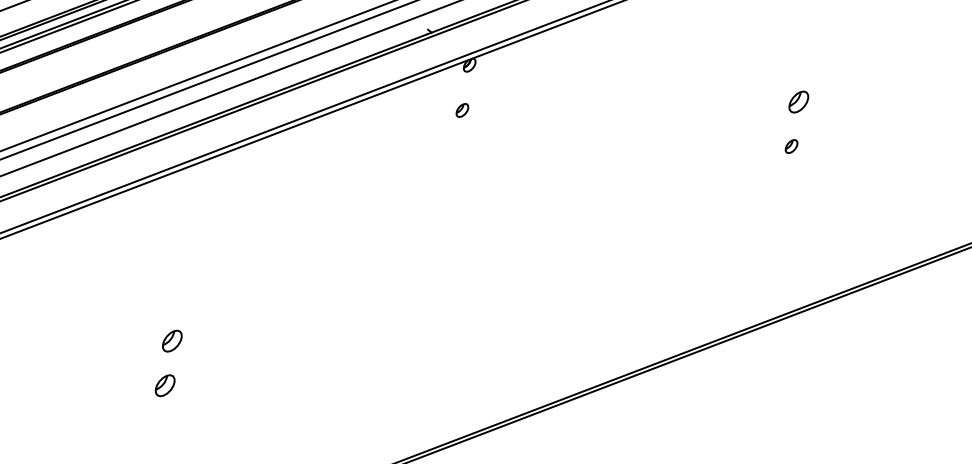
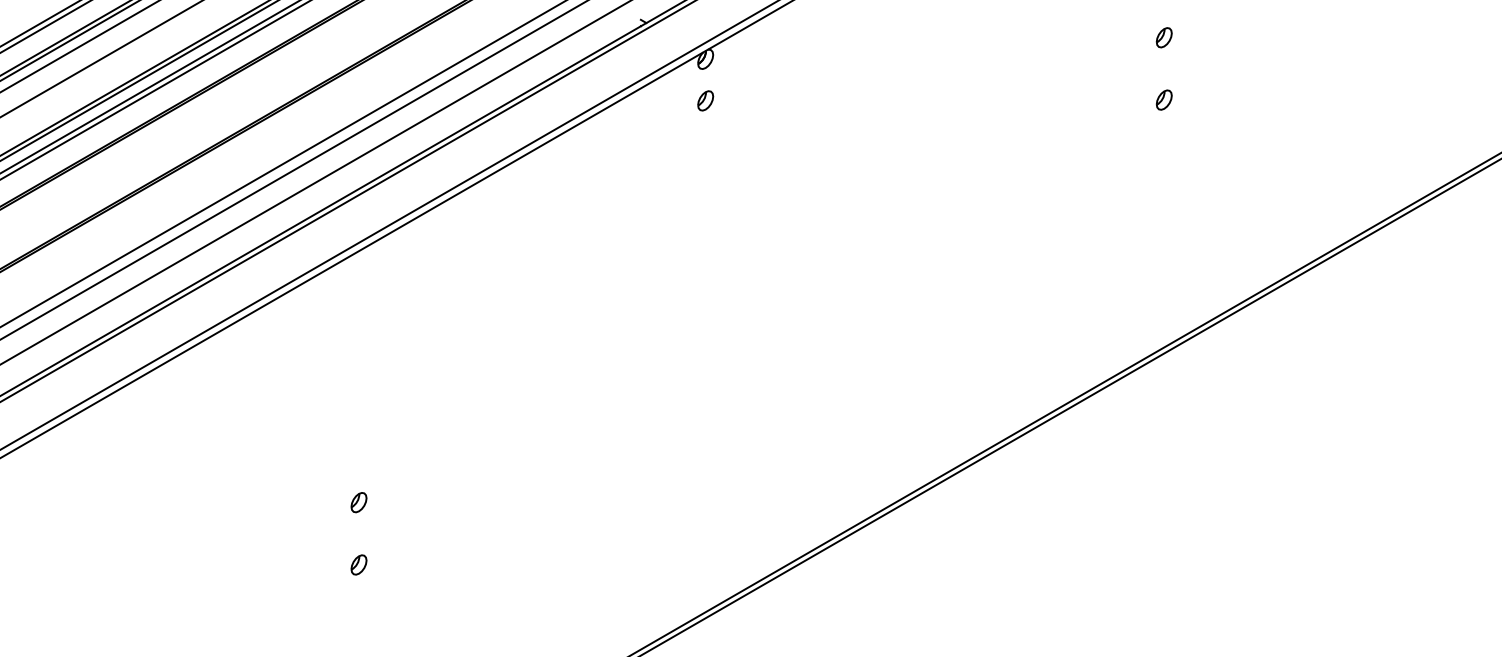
part: (798, 101) -> (1163, 37), size x0.62
part: (462, 110) -> (705, 100), moved
part: (171, 341) -> (358, 502), size x0.62
part: (164, 385) -> (358, 564), size x0.62

